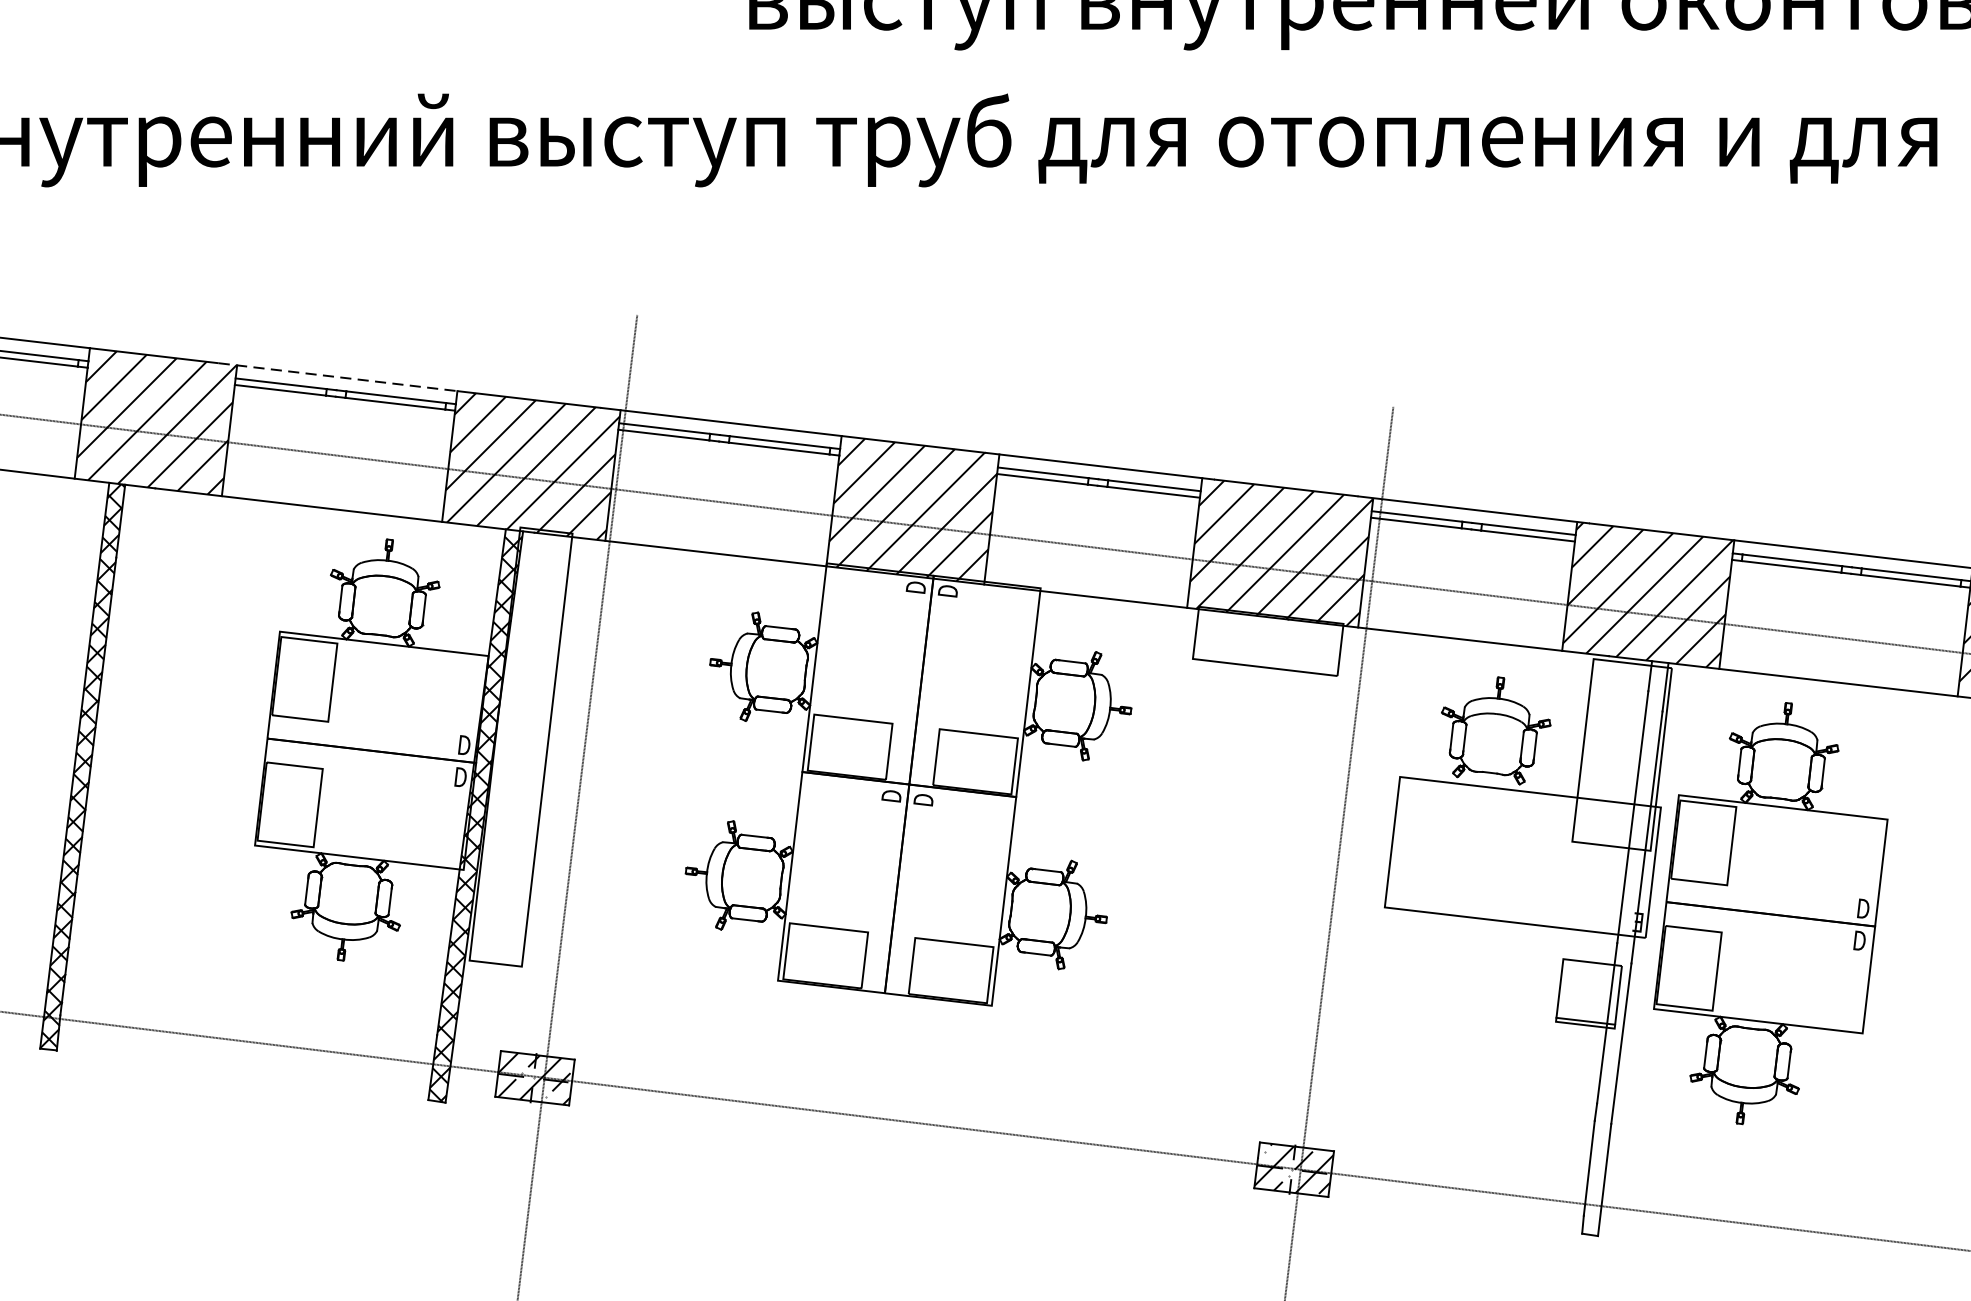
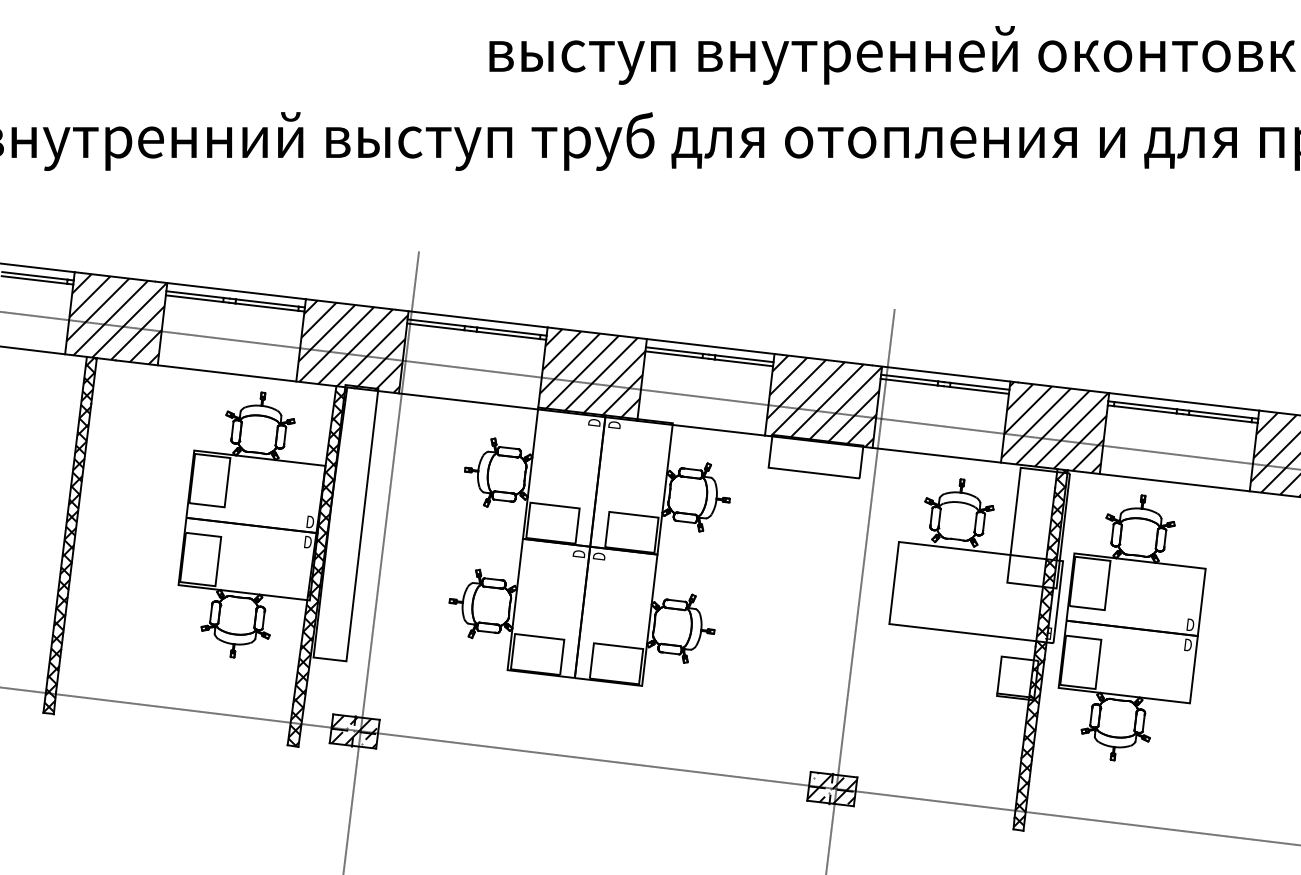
line: (337, 377) -> (230, 290), dashed -> solid
hatch: (1625, 946) -> (1040, 648), added

